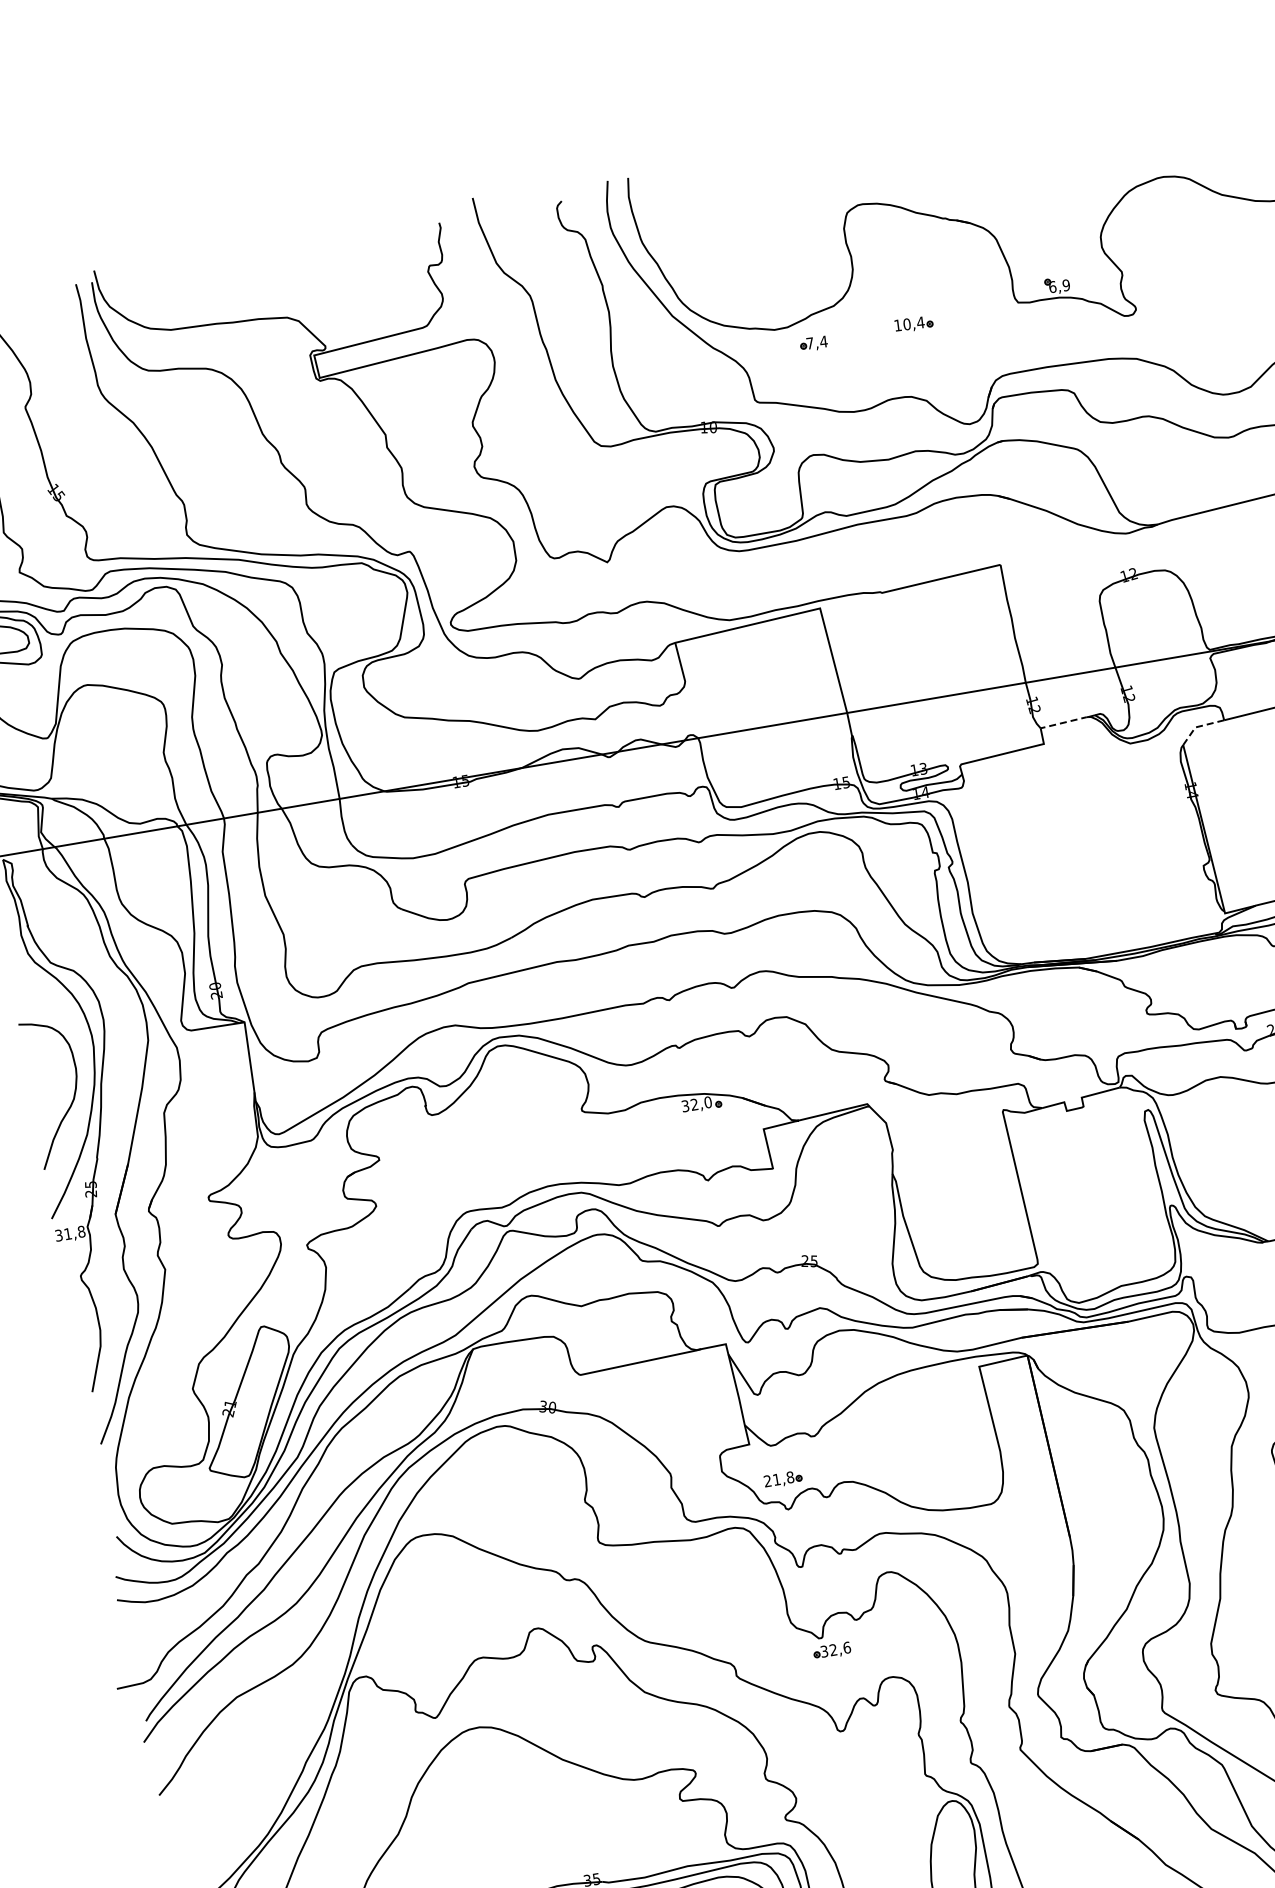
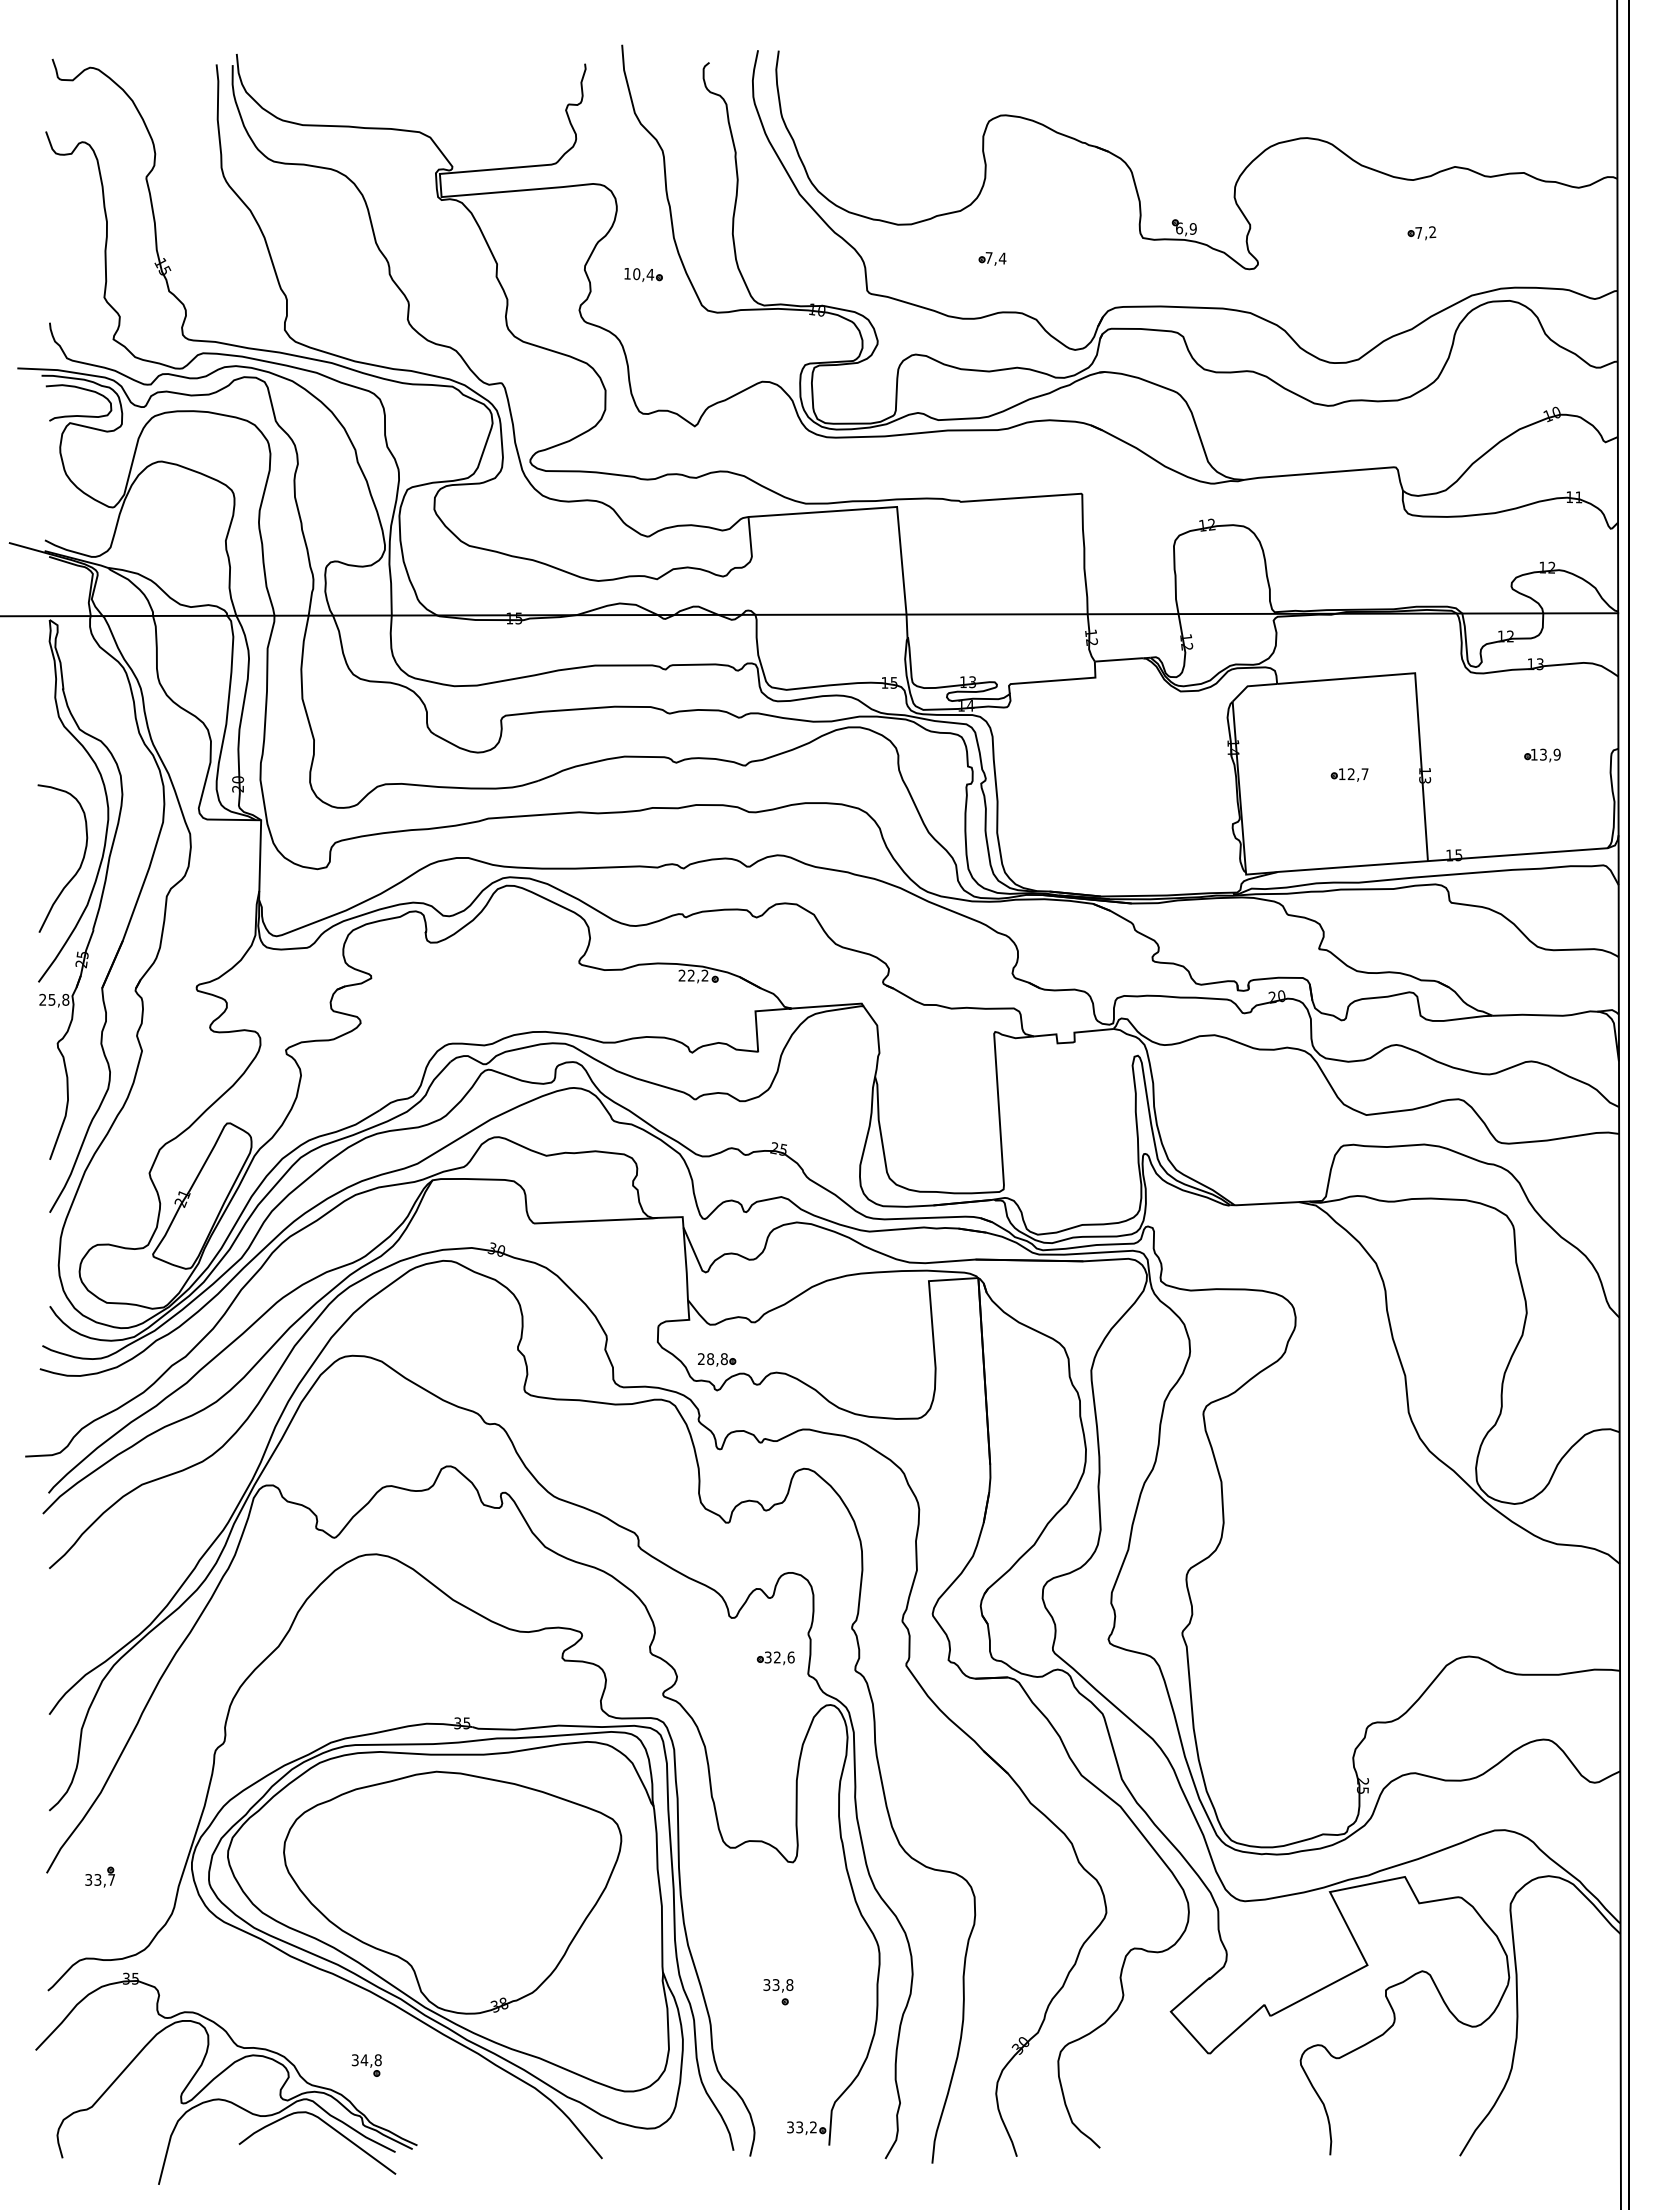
part: (913, 323) -> (643, 274), moved
part: (813, 343) -> (992, 258), moved
line: (1063, 722) -> (1118, 659), dashed -> solid
line: (1198, 727) -> (1250, 686), dashed -> solid
text: (696, 1104) -> (693, 975), 32,0 -> 22,2
text: (63, 1234) -> (47, 999), 31,8 -> 25,8
text: (776, 1480) -> (710, 1359), 21,8 -> 28,8
part: (831, 1651) -> (775, 1658), moved

